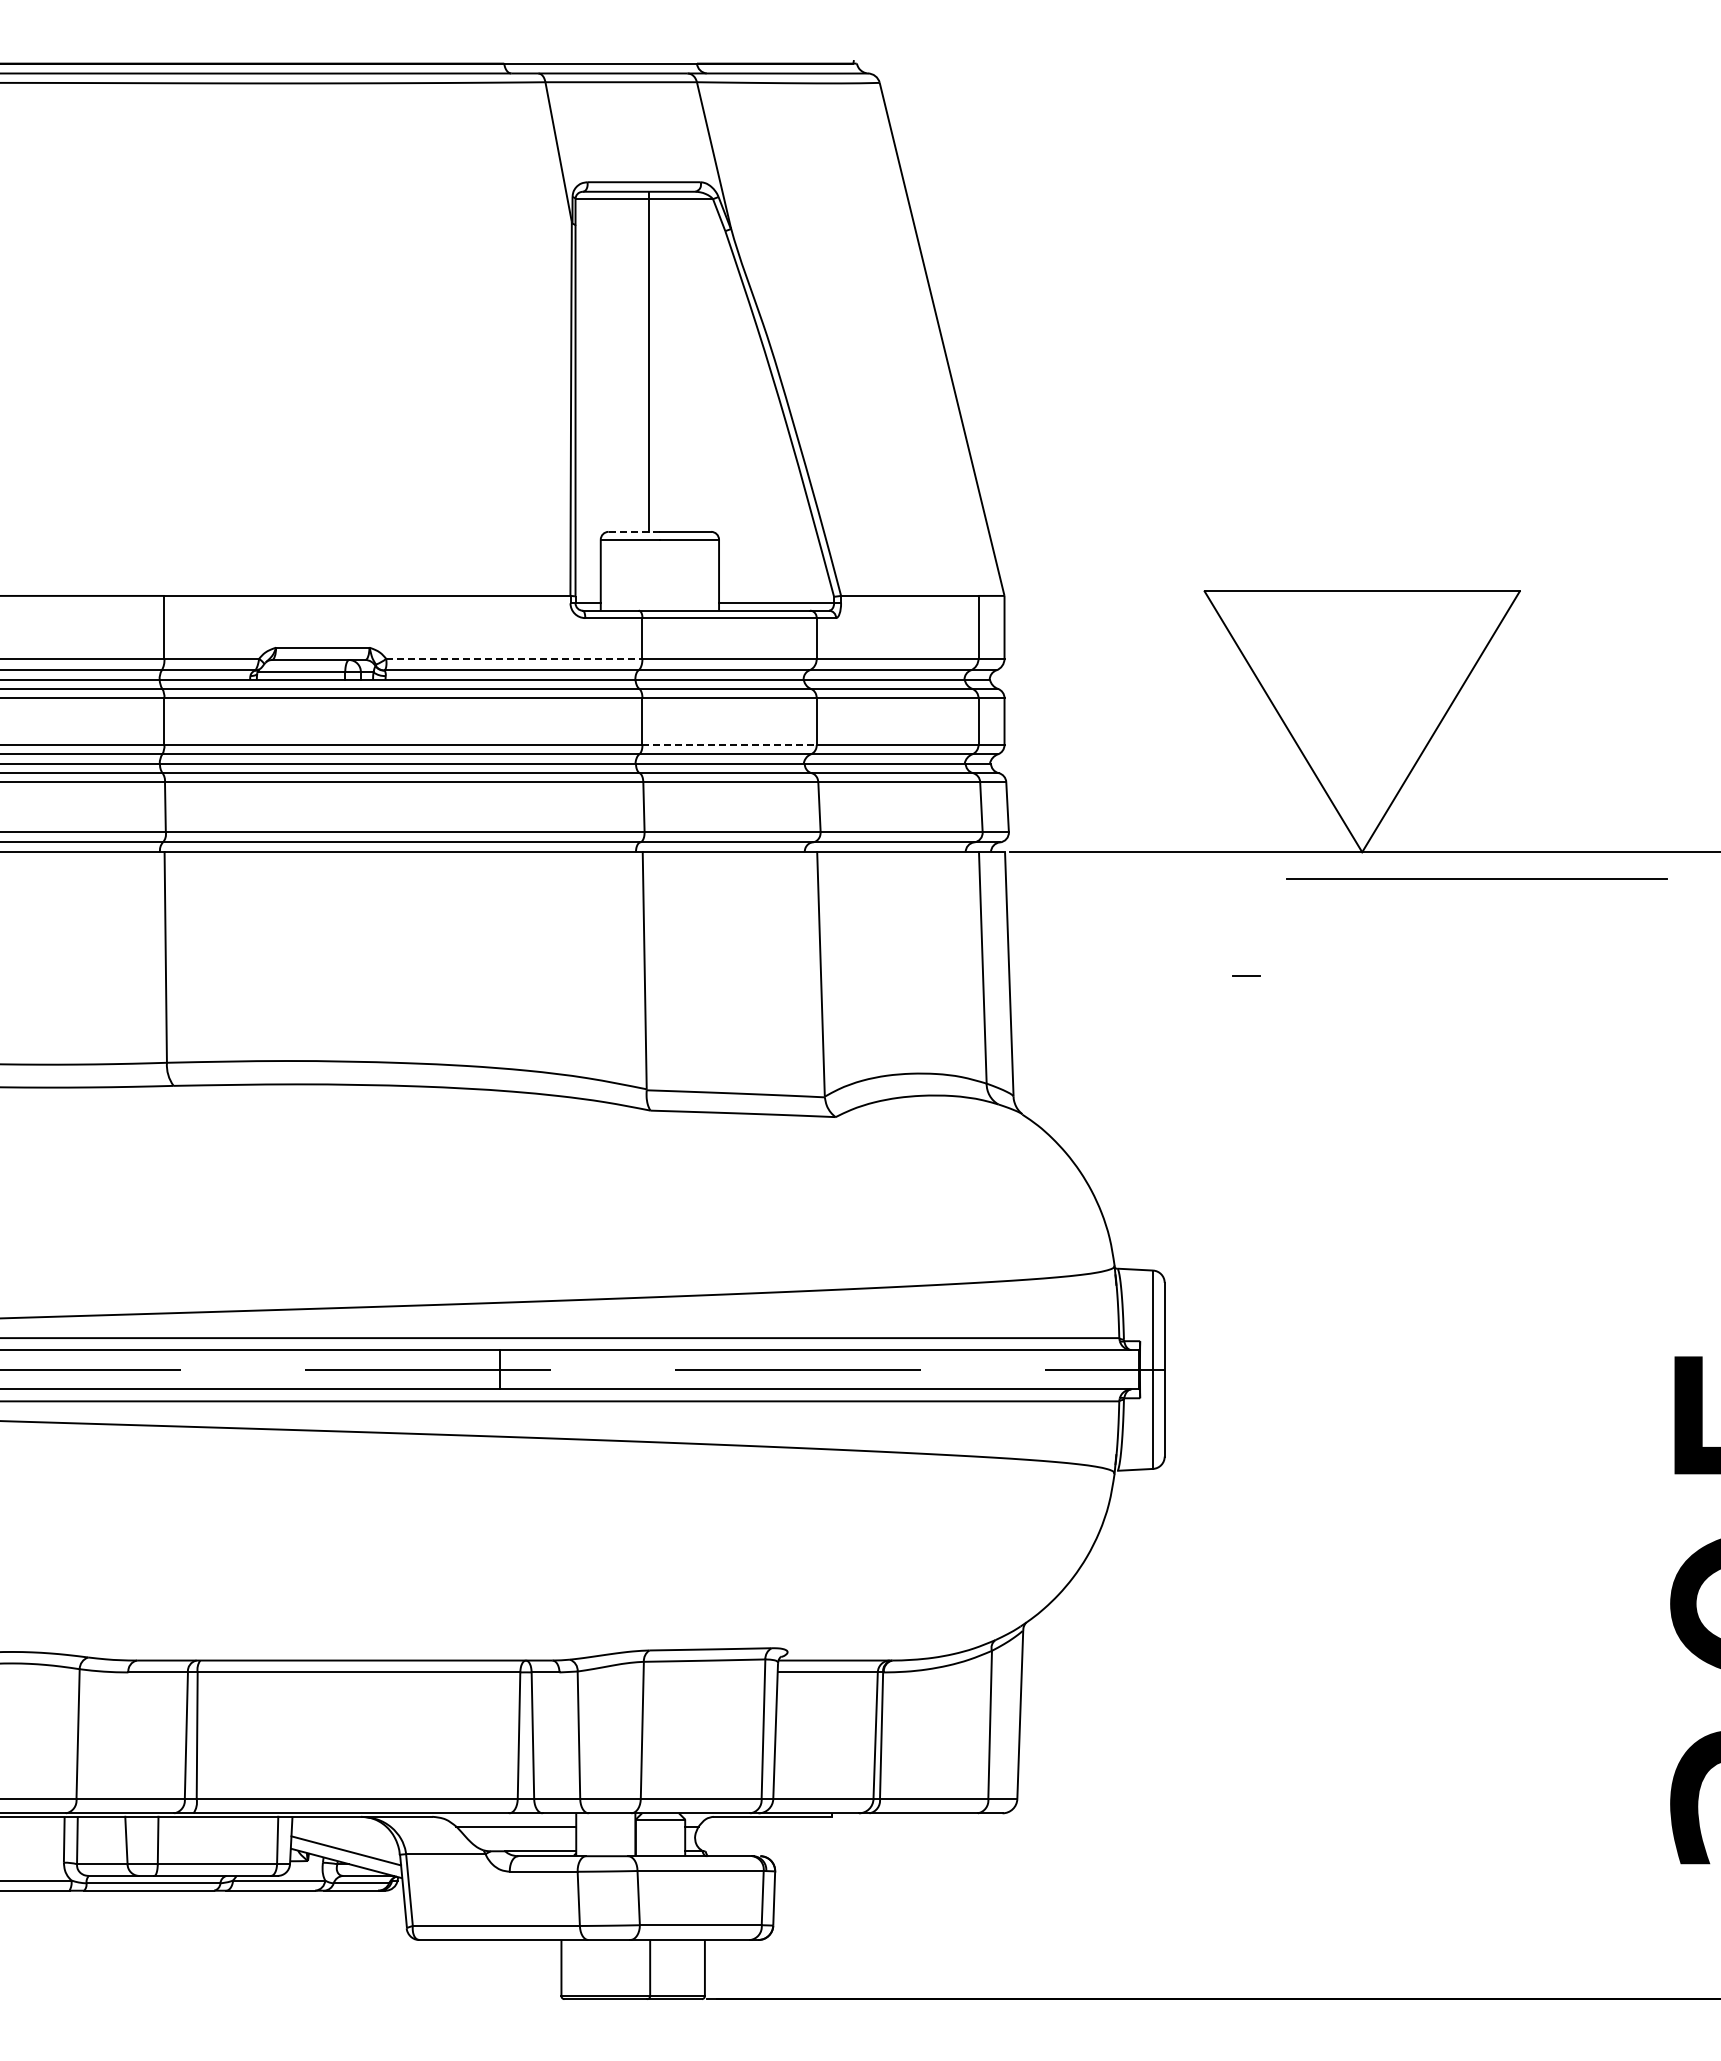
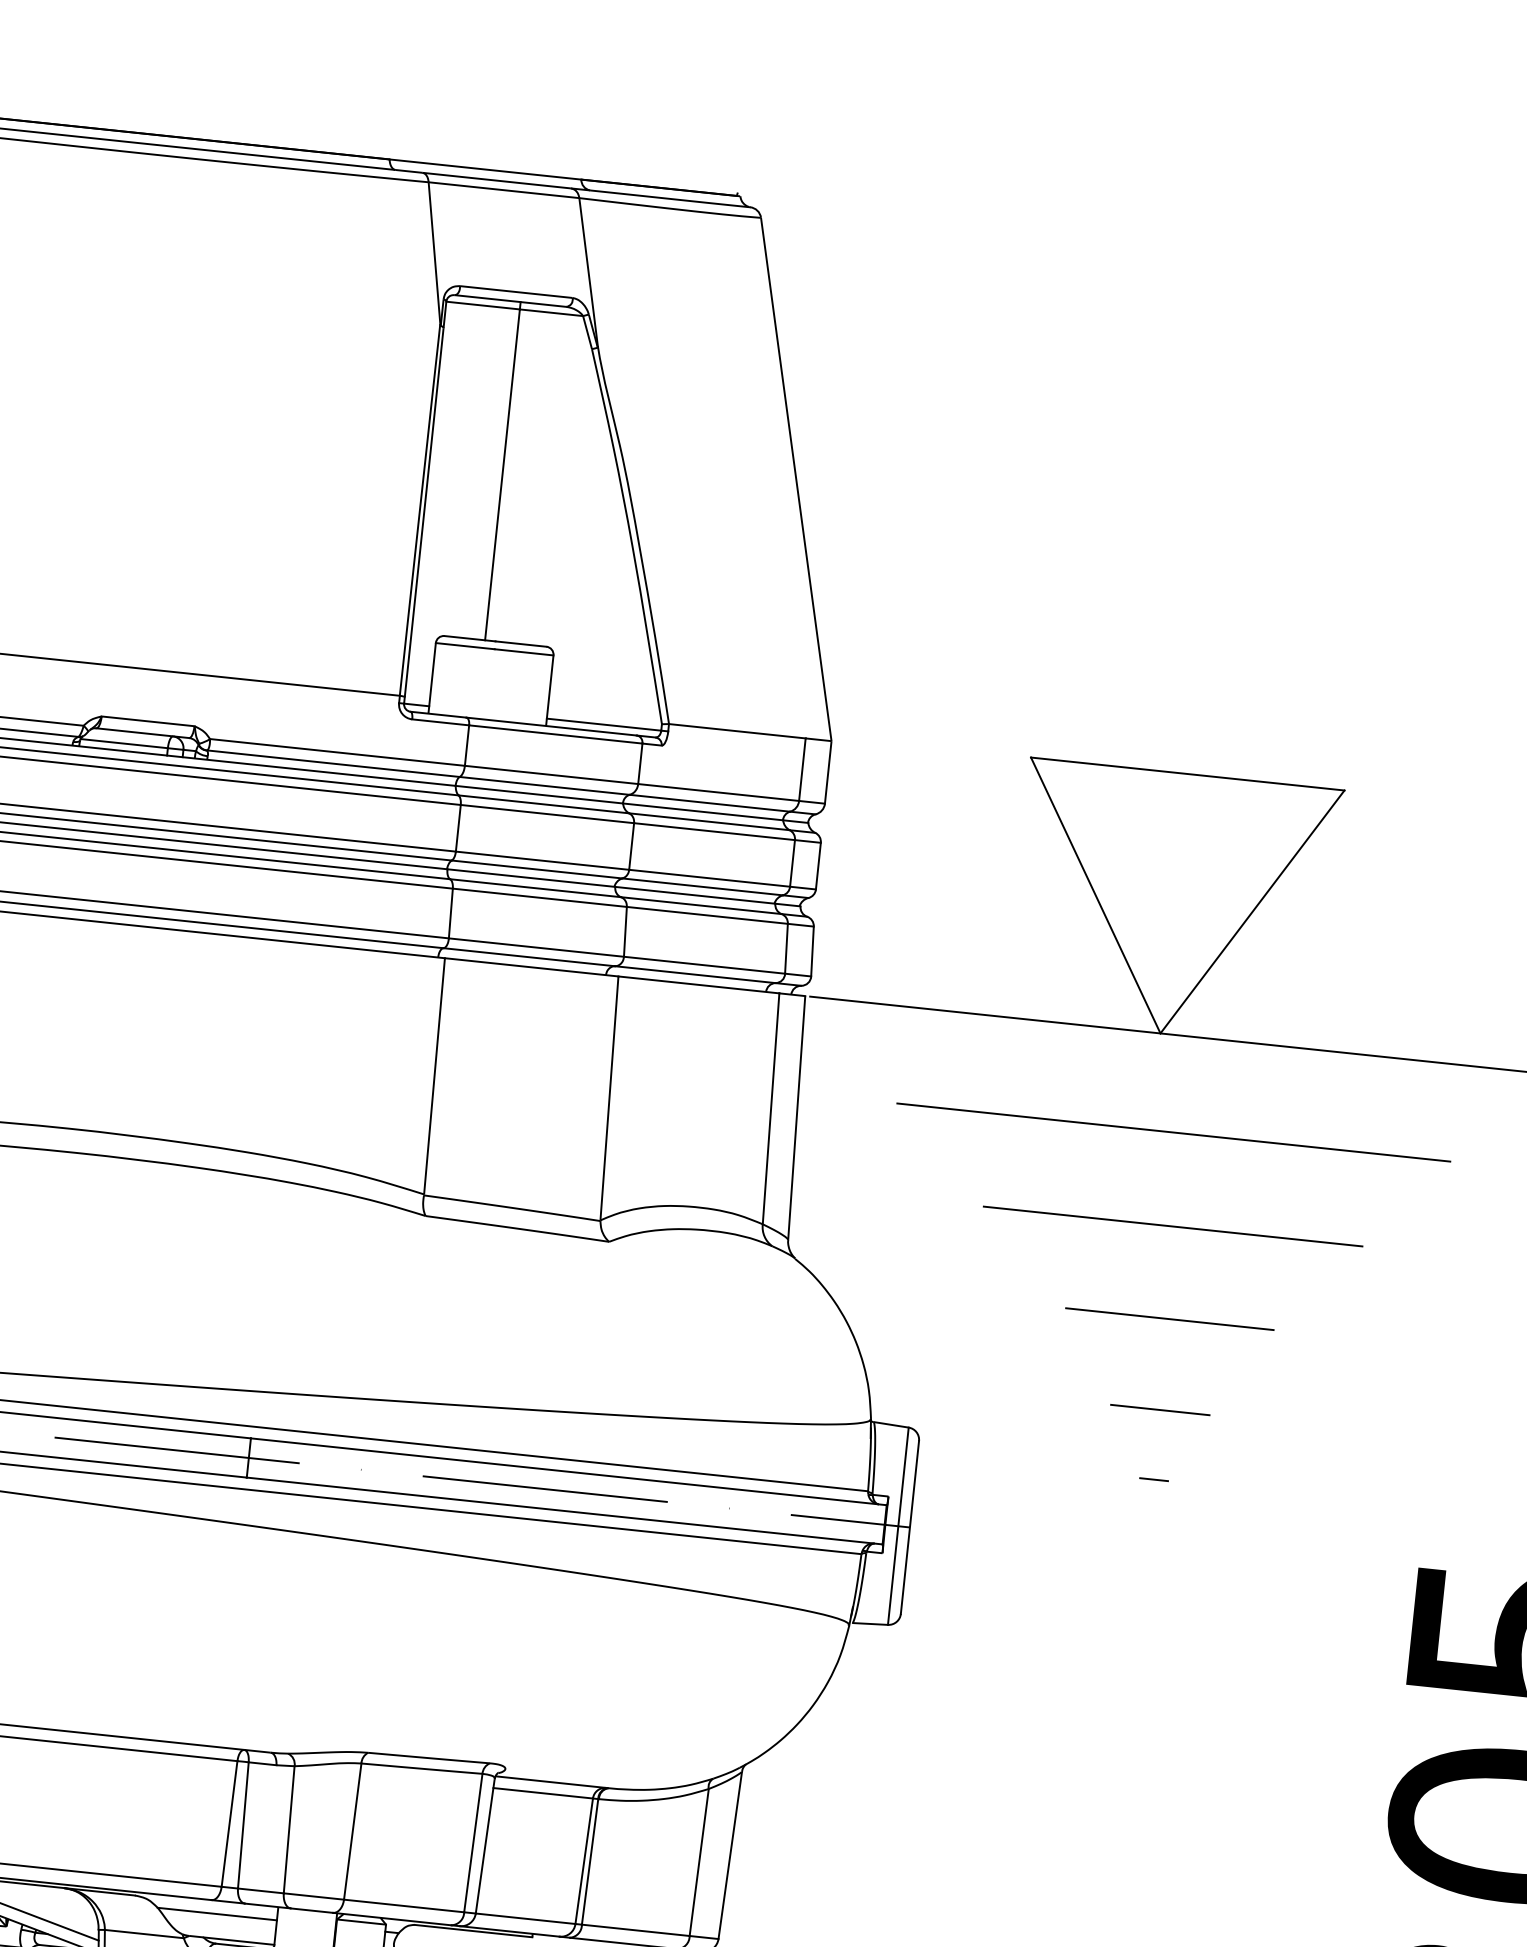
line: (634, 531) -> (470, 638), dashed -> solid
line: (514, 658) -> (337, 752), dashed -> solid
line: (730, 745) -> (543, 861), dashed -> solid
line: (1476, 878) -> (1172, 1226), moved
line: (1385, 949) -> (1173, 1132), added
line: (1246, 975) -> (1154, 1479), moved
line: (1401, 1135) -> (1169, 1319), added
line: (1400, 1226) -> (1159, 1409), added

